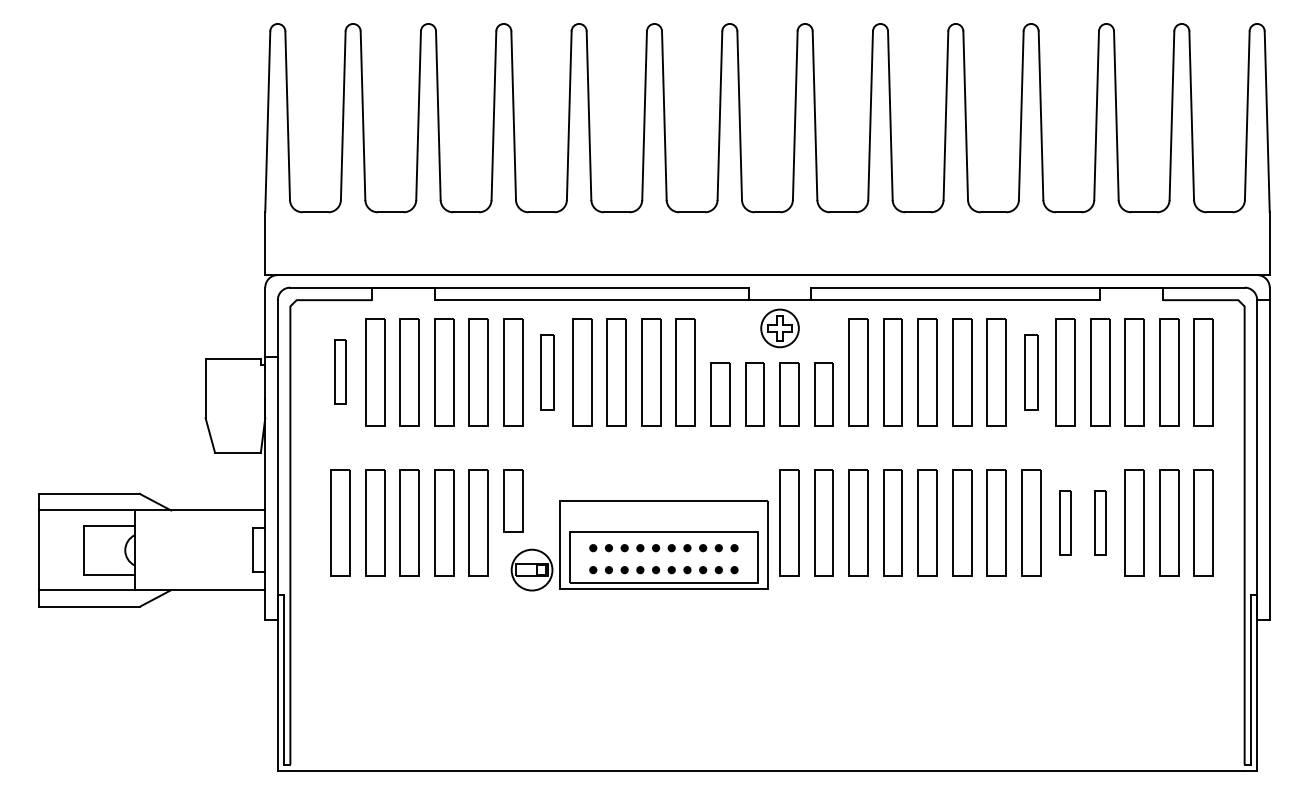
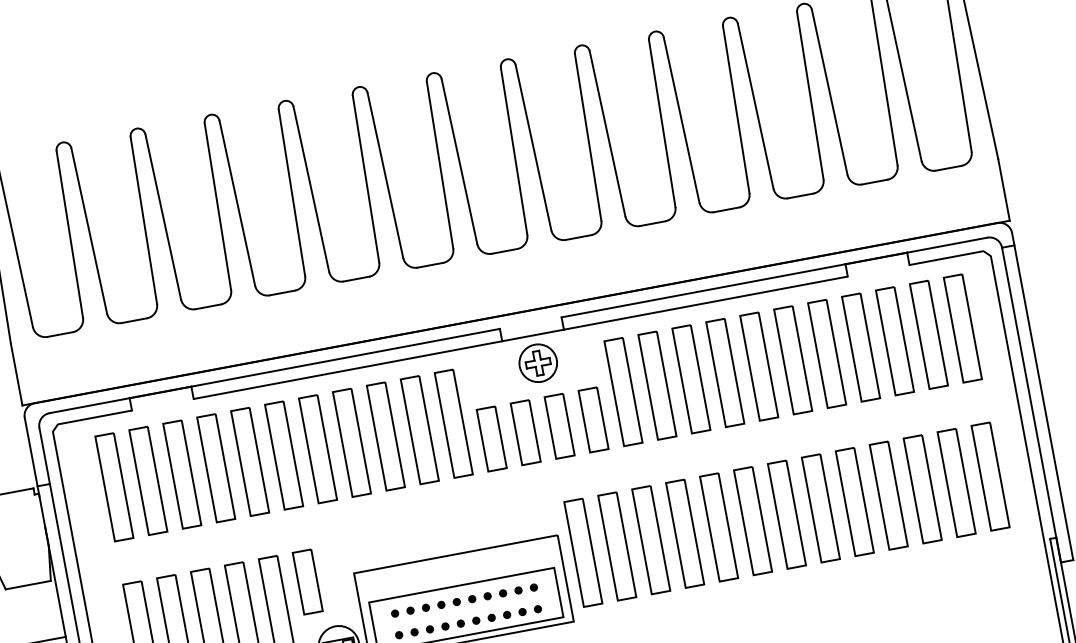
part: (340, 372) -> (114, 487), size x1.67
part: (547, 372) -> (317, 449), size x1.43
part: (1031, 372) -> (793, 360), size x1.43
part: (1065, 522) -> (854, 501), size x1.67
part: (1100, 522) -> (888, 495), size x1.67

